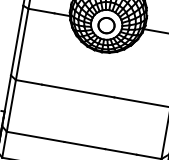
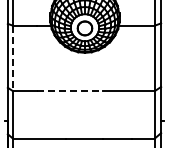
line: (21, 44) -> (12, 58), solid -> dashed
line: (78, 91) -> (70, 91), solid -> dashed

